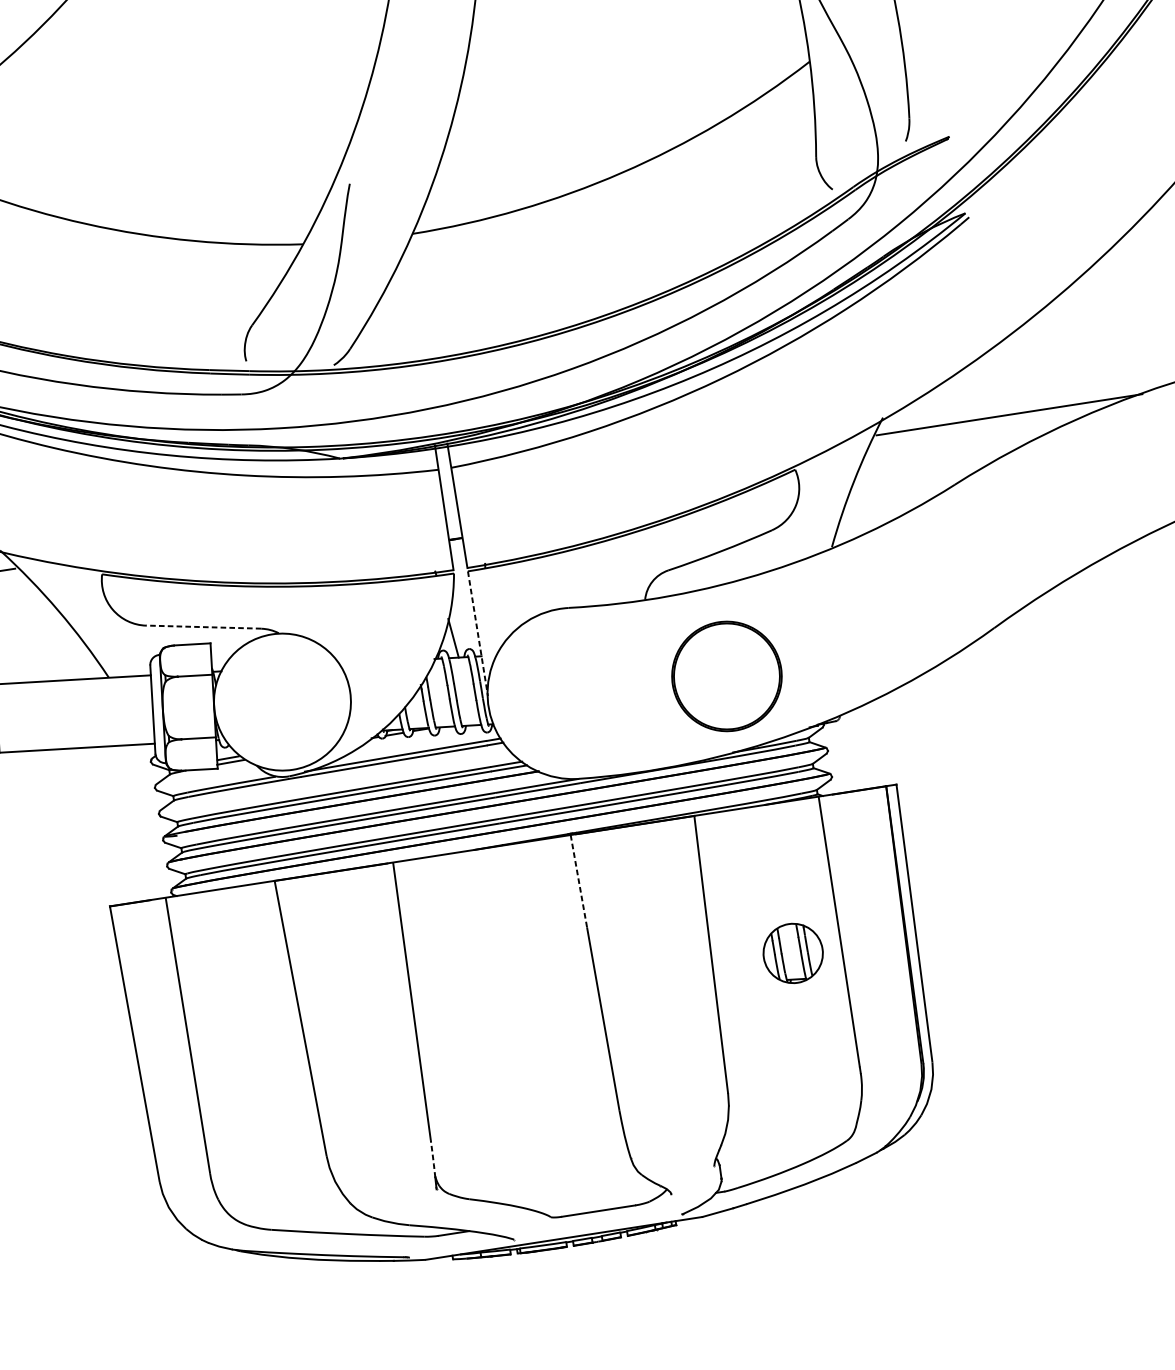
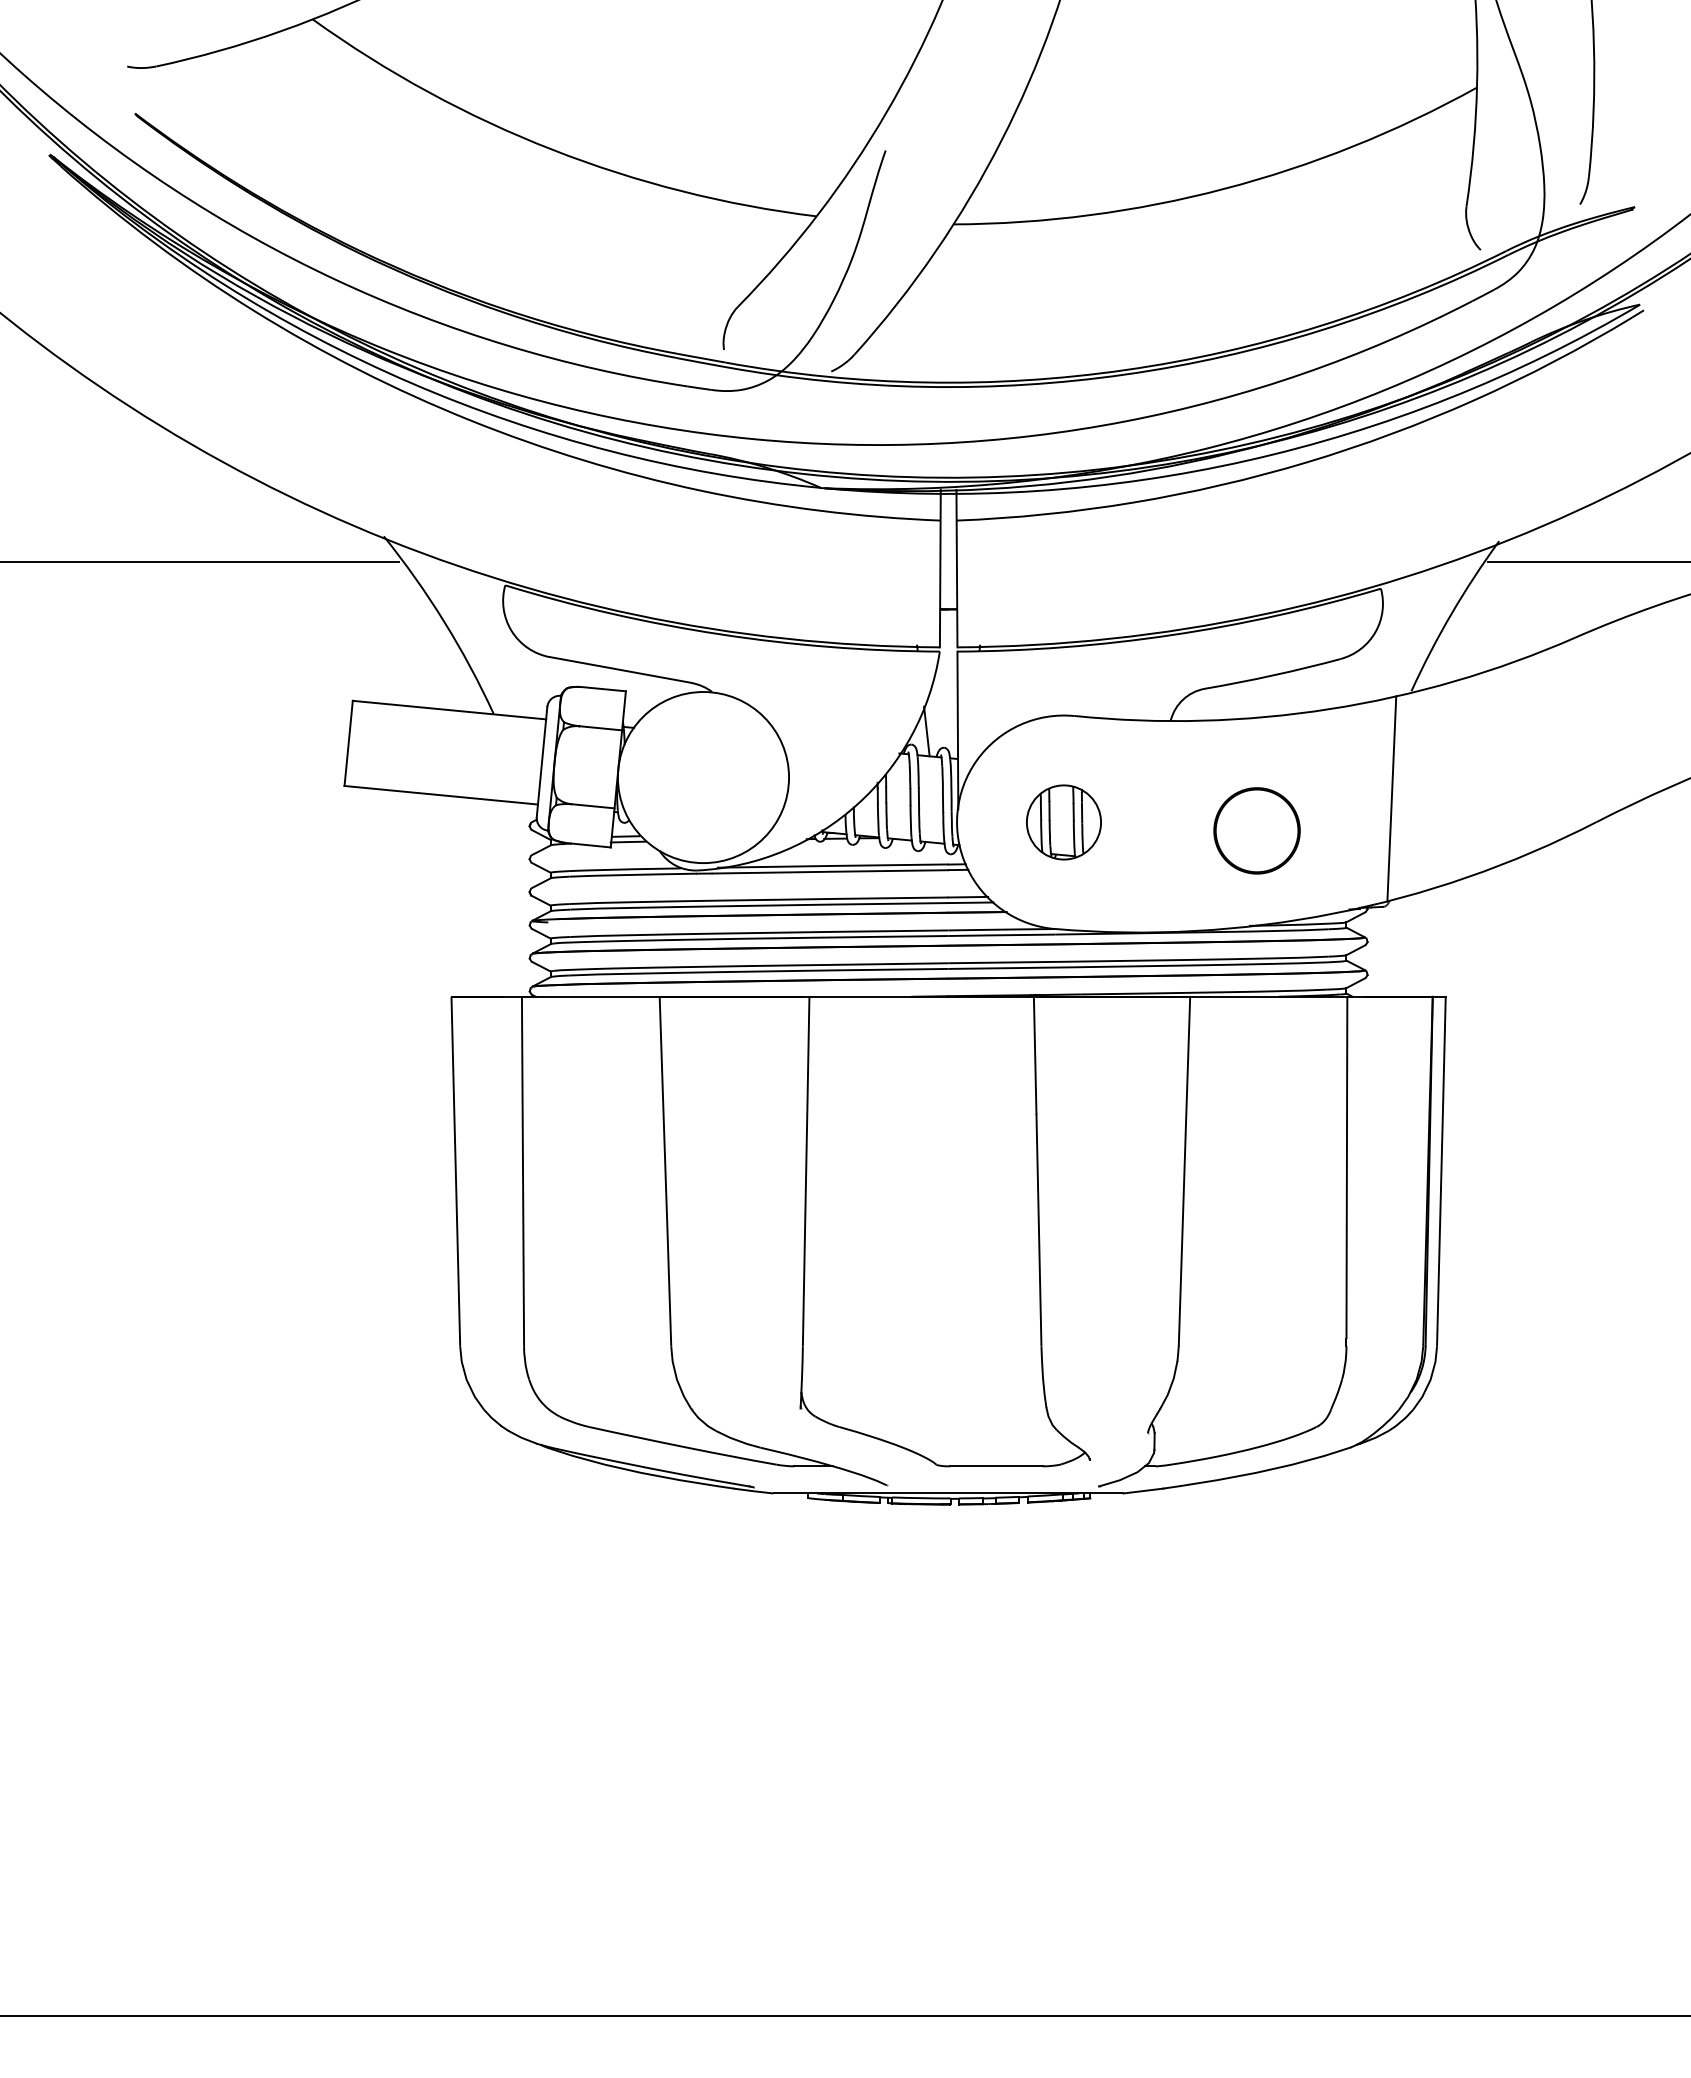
line: (203, 626) -> (620, 669), dashed -> solid
line: (477, 633) -> (957, 730), dashed -> solid
line: (829, 634) -> (1391, 798), added
circle: (726, 676) -> (1256, 830), size x0.62
line: (579, 881) -> (1035, 1055), dashed -> solid
part: (792, 953) -> (1063, 822), moved
line: (433, 1159) -> (802, 1370), dashed -> solid

